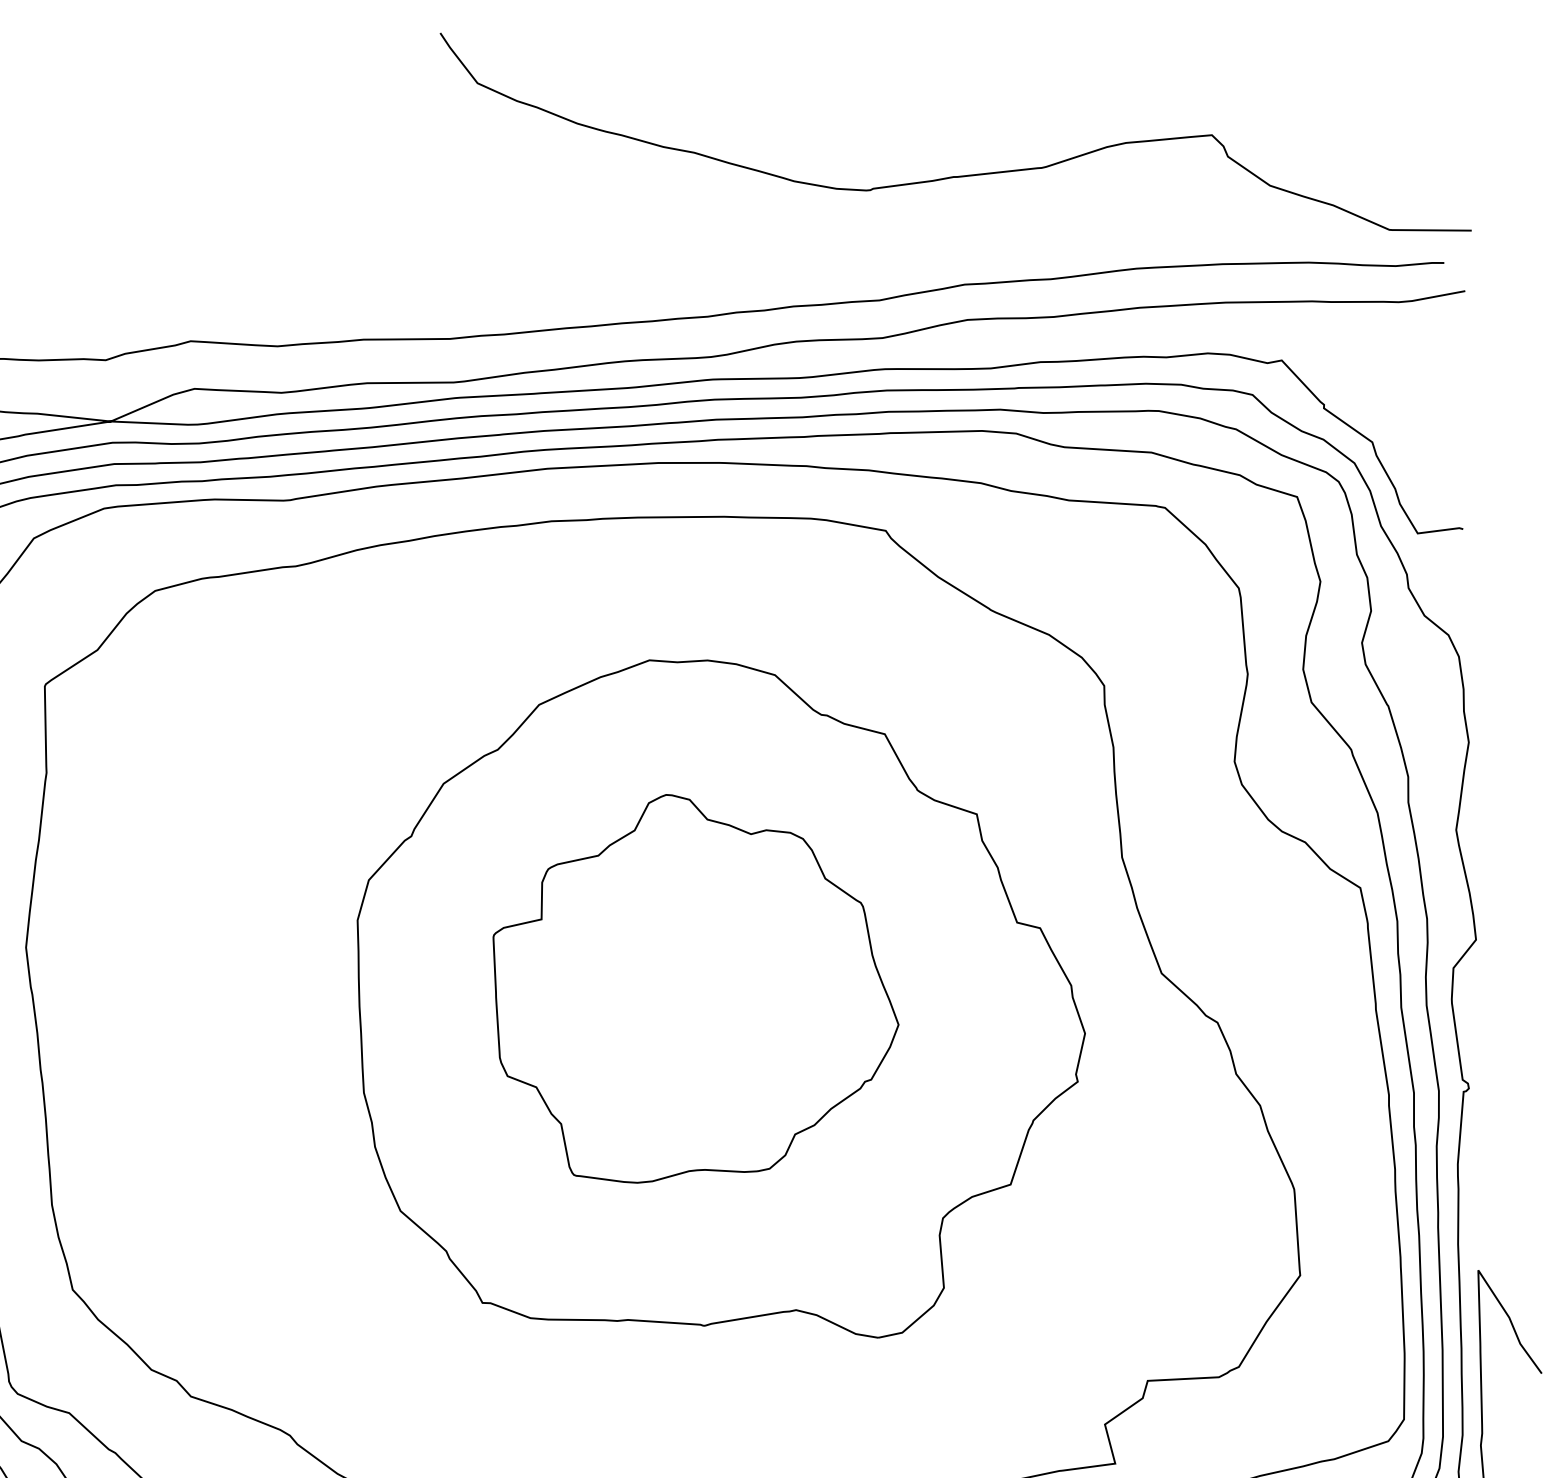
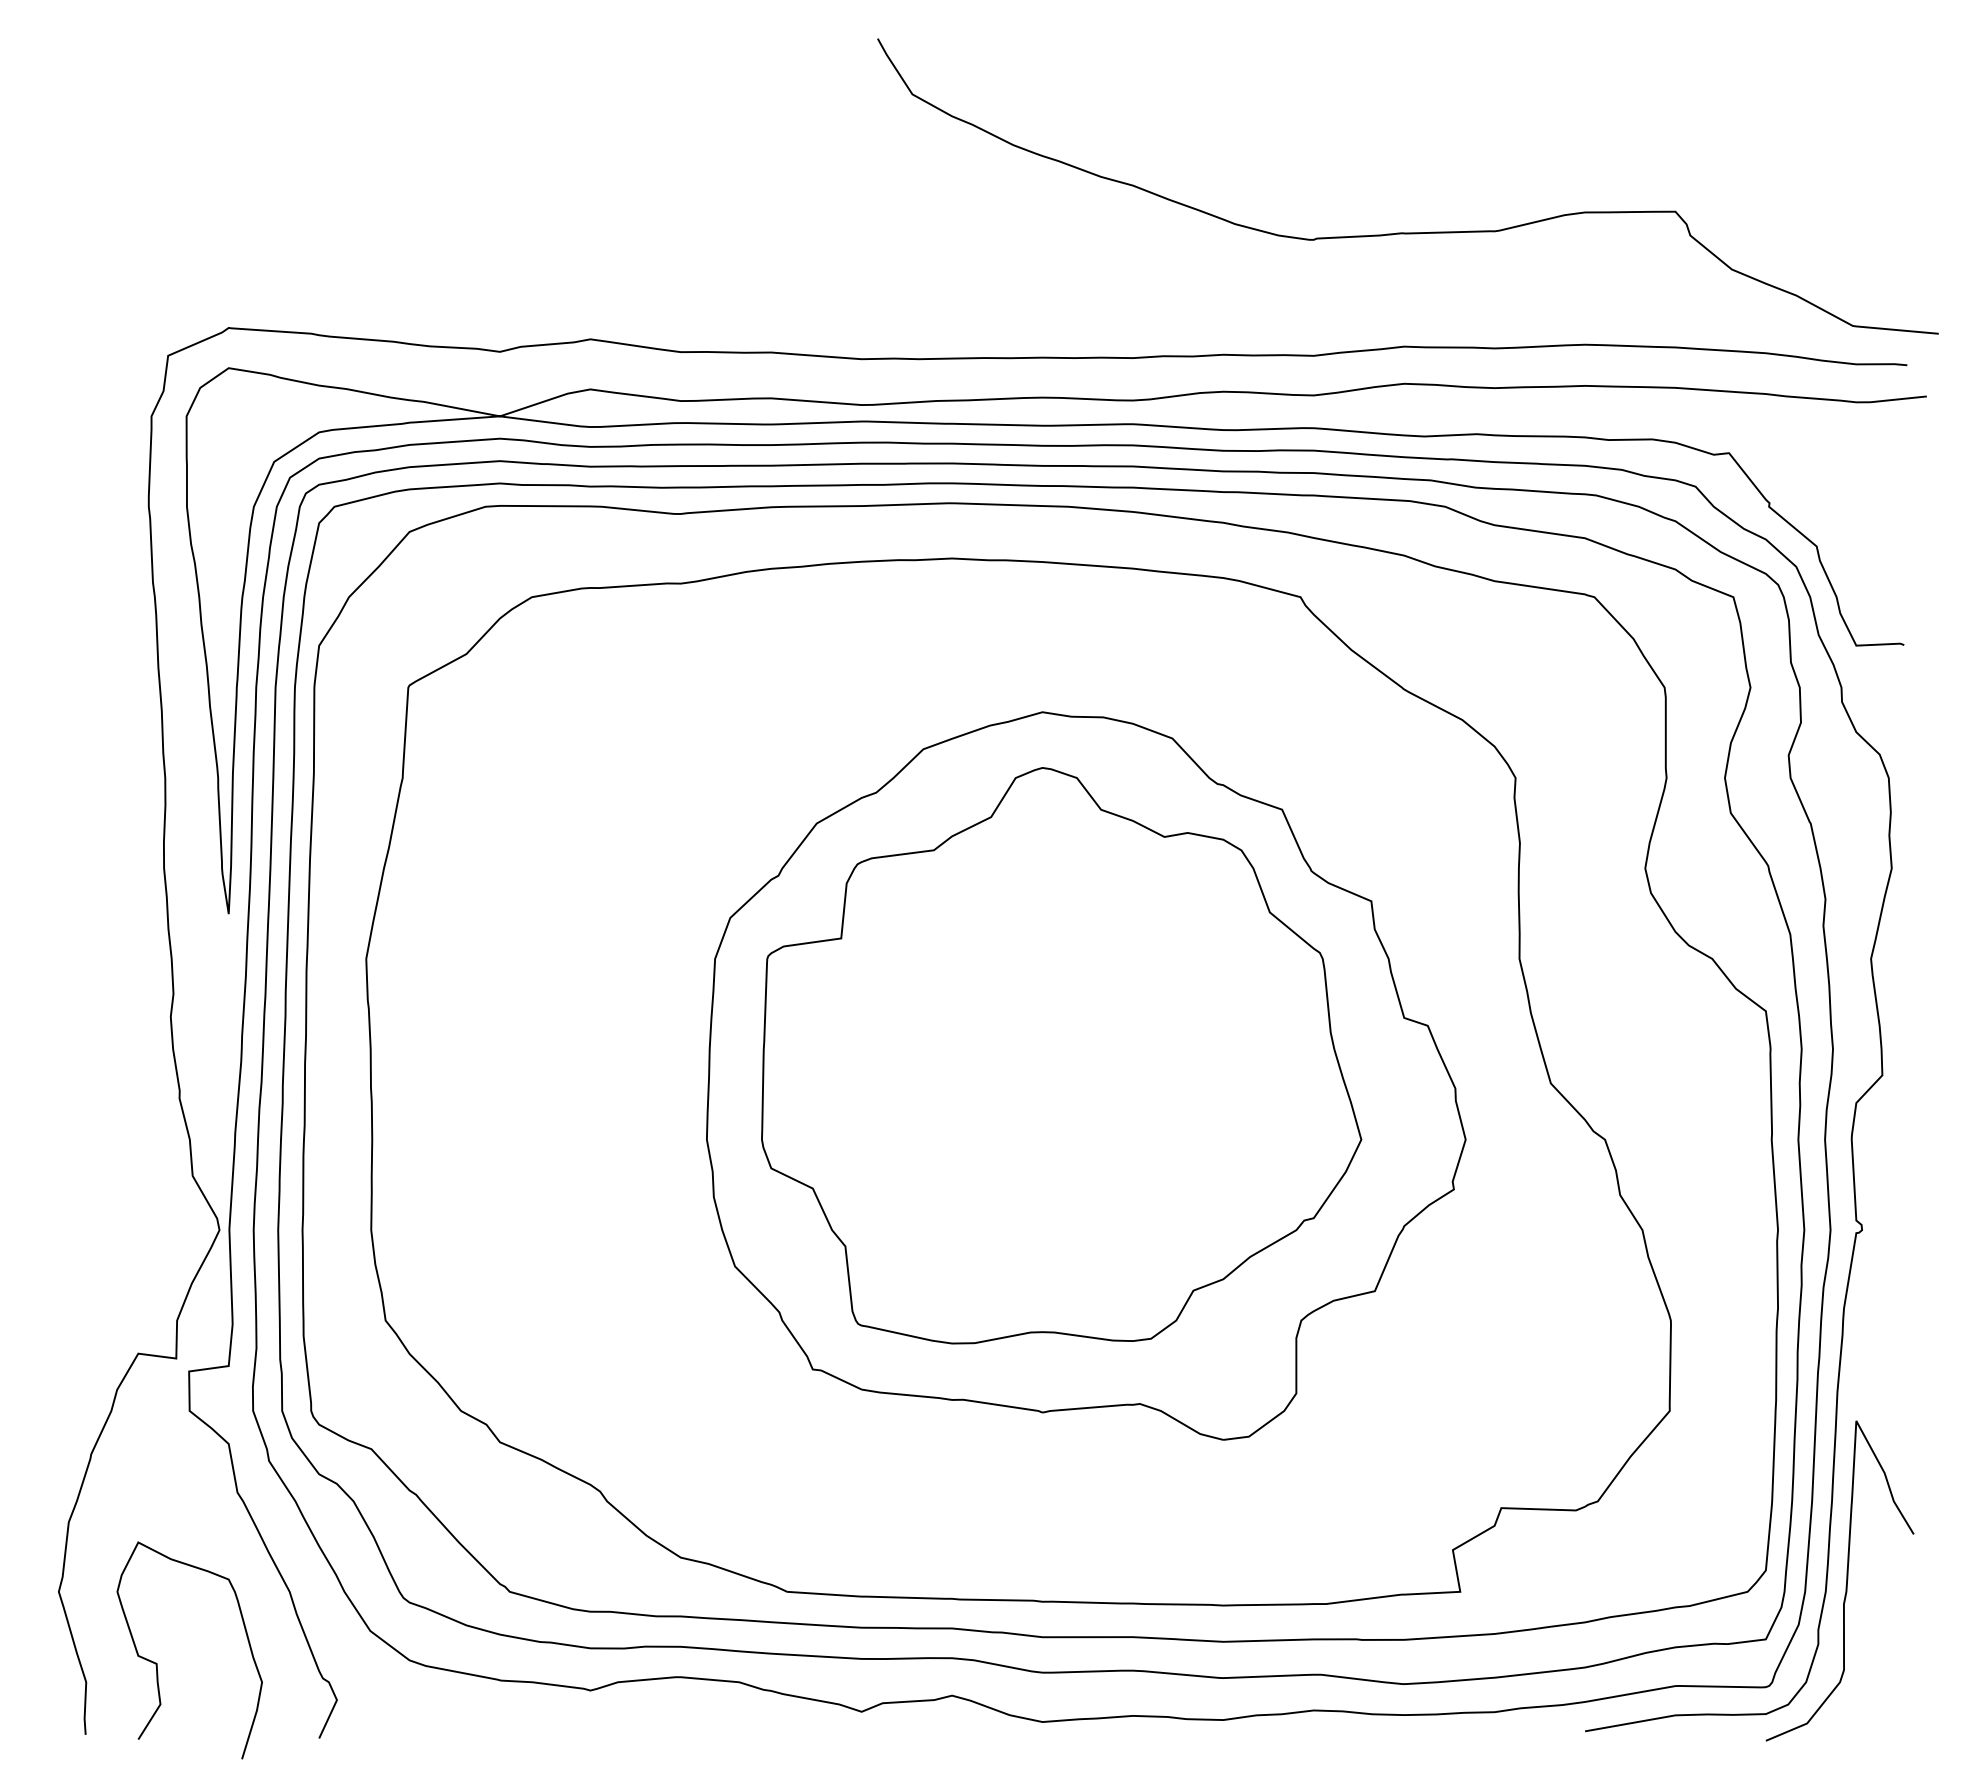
part: (694, 985) -> (1061, 1055), size x1.43

